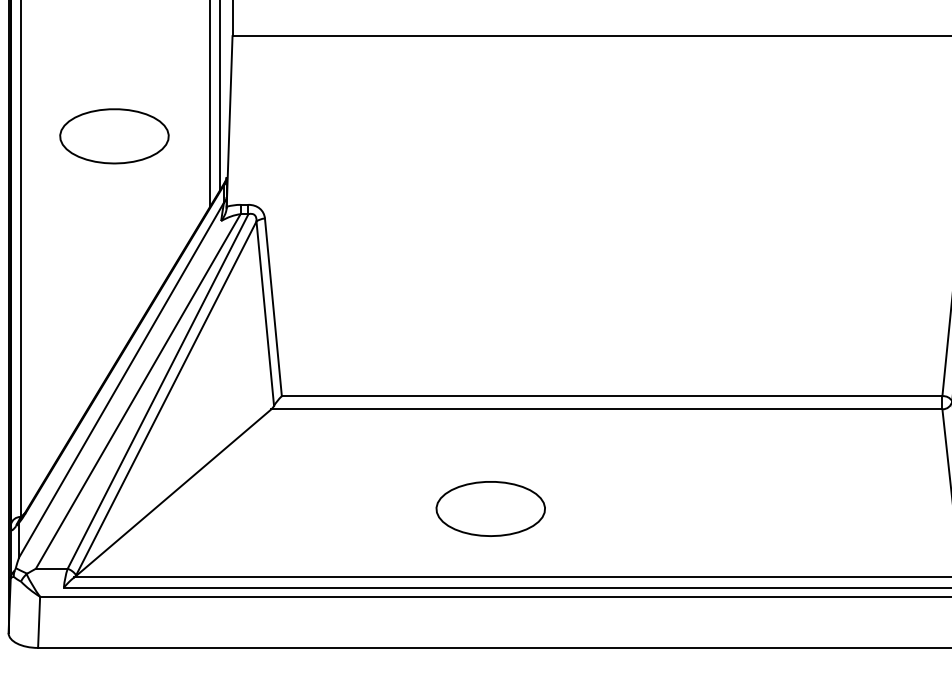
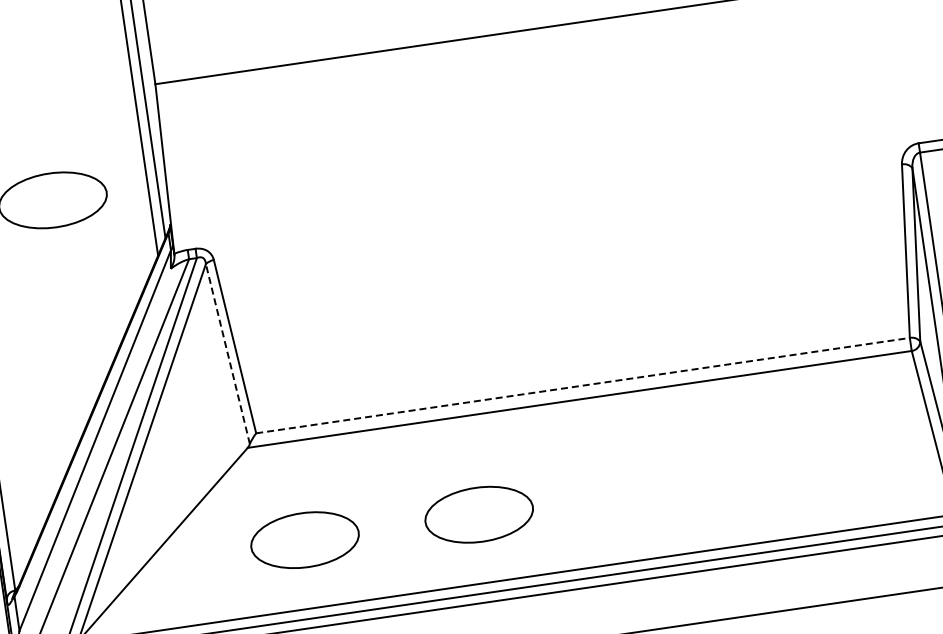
line: (265, 313) -> (228, 353), solid -> dashed
line: (612, 396) -> (583, 385), solid -> dashed
part: (314, 508) -> (304, 539), added

